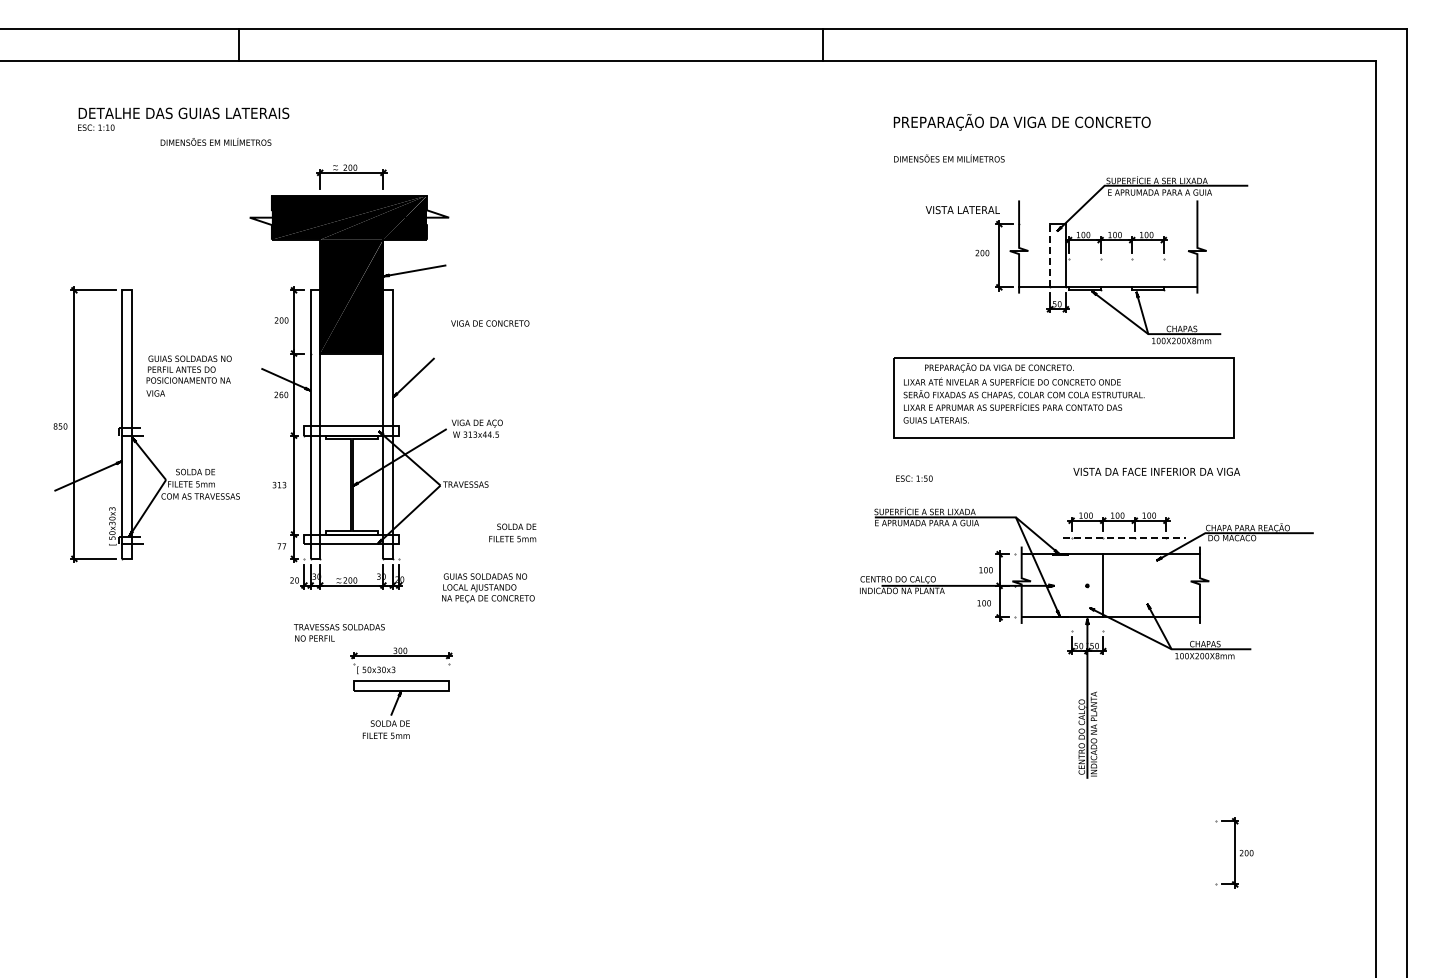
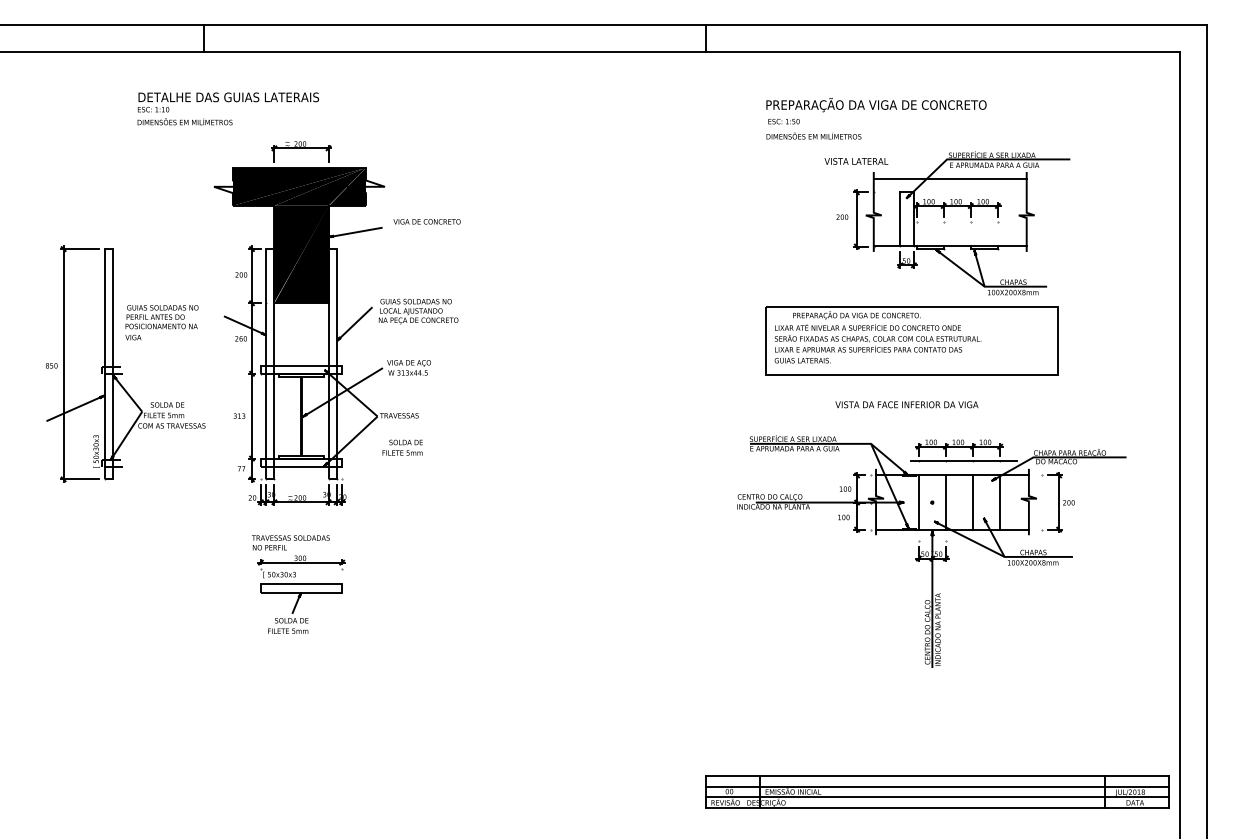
text: (183, 118) -> (228, 101), moved
line: (1108, 208) -> (950, 178), added
text: (962, 210) -> (856, 161), moved
line: (1050, 255) -> (900, 219), dashed -> solid
text: (490, 323) -> (427, 221), moved
text: (1156, 471) -> (906, 404), moved
text: (914, 478) -> (784, 121), moved
text: (512, 532) -> (402, 447), moved
line: (1124, 537) -> (964, 461), dashed -> solid
line: (1071, 585) -> (918, 502), added
line: (1134, 585) -> (972, 502), added
line: (1166, 585) -> (1000, 502), added
text: (488, 587) -> (418, 311), moved
part: (401, 692) -> (301, 594), moved
part: (1234, 852) -> (1058, 502), moved
part: (1092, 922) -> (936, 791), added

